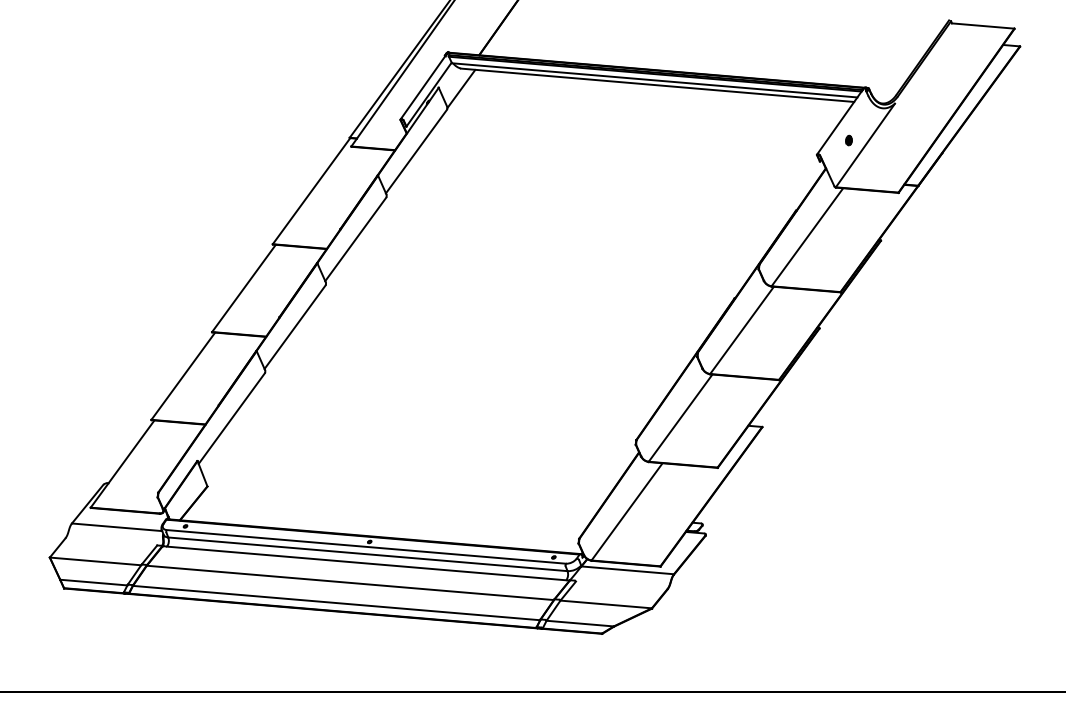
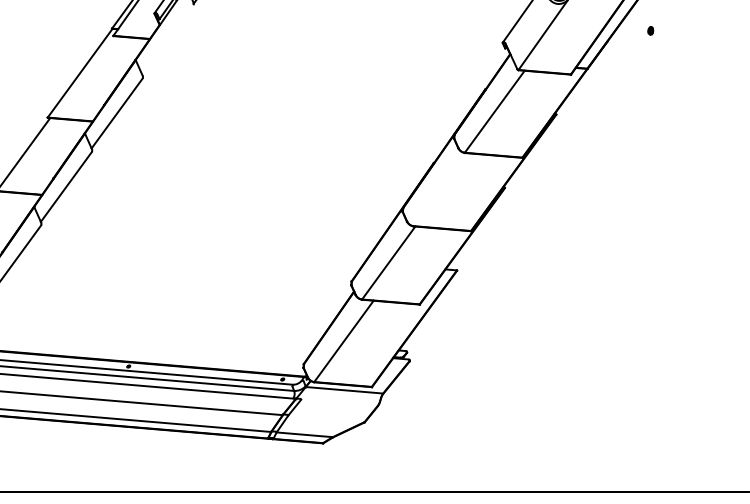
part: (848, 140) -> (650, 30), moved
line: (415, 151) -> (167, 40), removed
line: (741, 330) -> (439, 189), removed
line: (605, 604) -> (325, 418), removed

